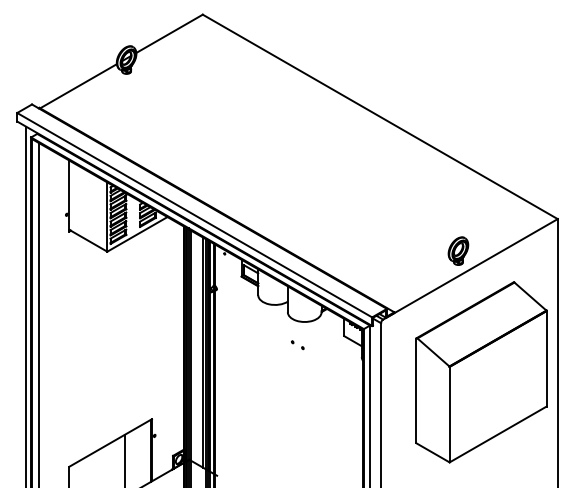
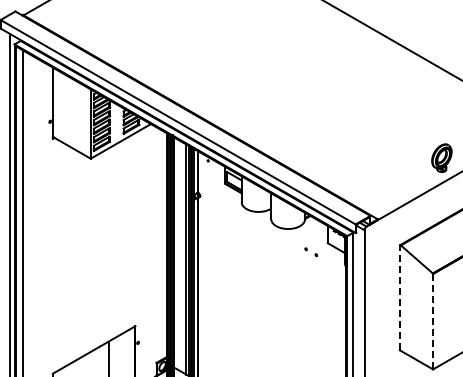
part: (297, 345) -> (310, 252), moved
line: (416, 390) -> (399, 297), solid -> dashed
line: (449, 414) -> (432, 321), solid -> dashed

